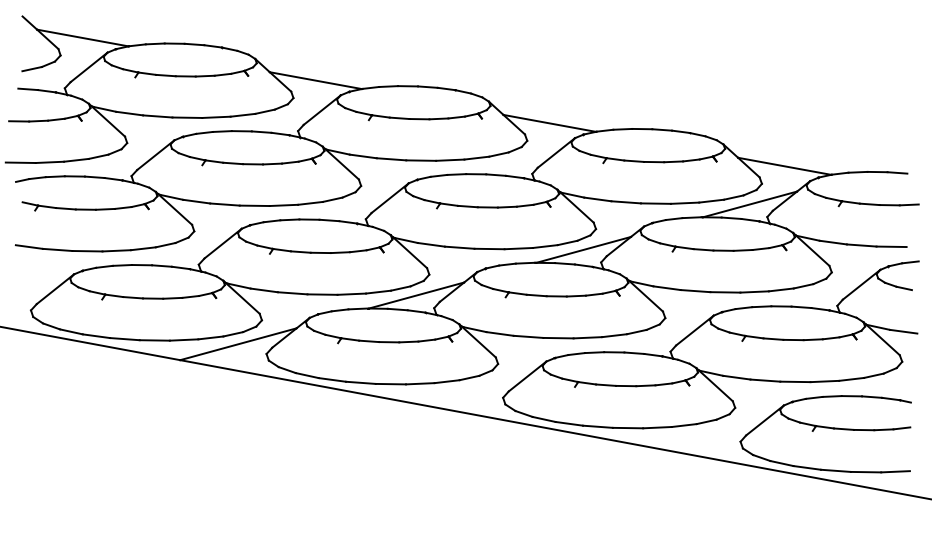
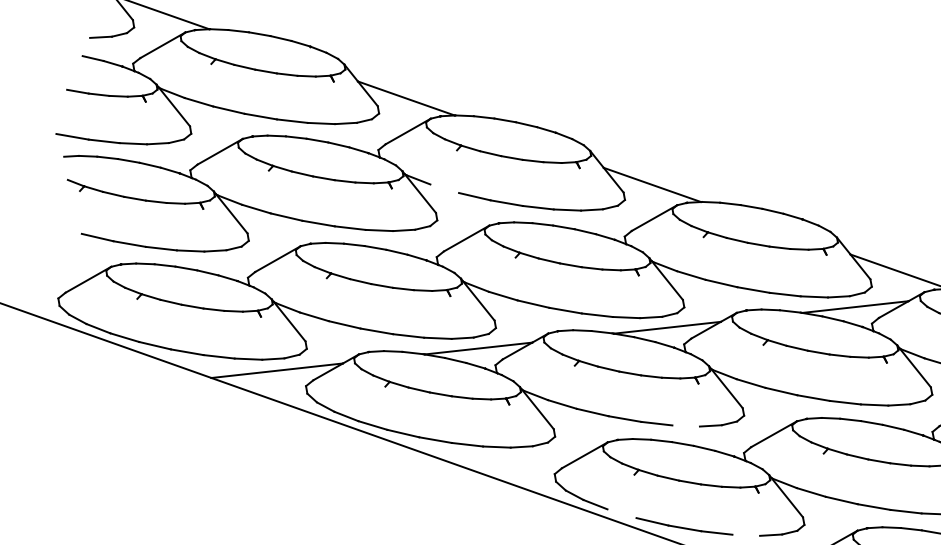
line: (362, 156) -> (443, 188), removed
line: (28, 246) -> (66, 228), removed
line: (614, 335) -> (686, 425), removed
line: (569, 423) -> (622, 513), removed
line: (683, 425) -> (745, 535), removed

